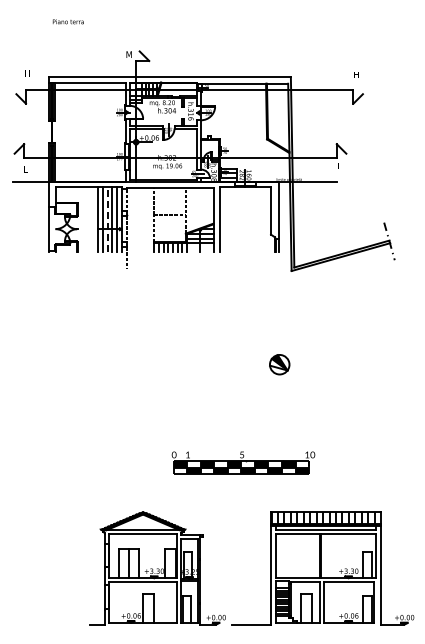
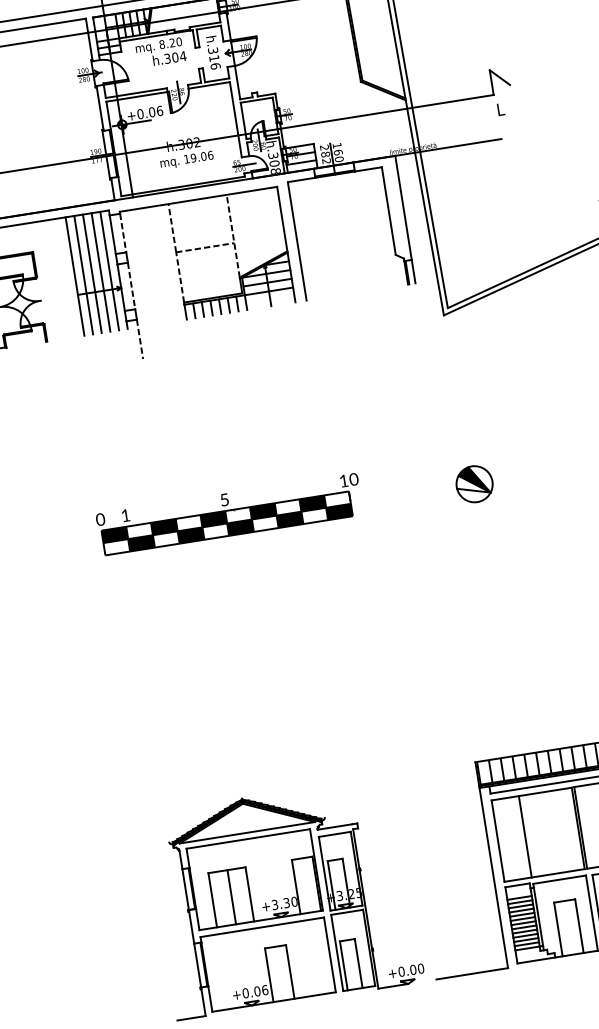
line: (107, 218) -> (91, 272), dashed -> solid
part: (279, 364) -> (474, 483), moved
part: (243, 462) -> (229, 513), moved
line: (290, 555) -> (524, 835), added

